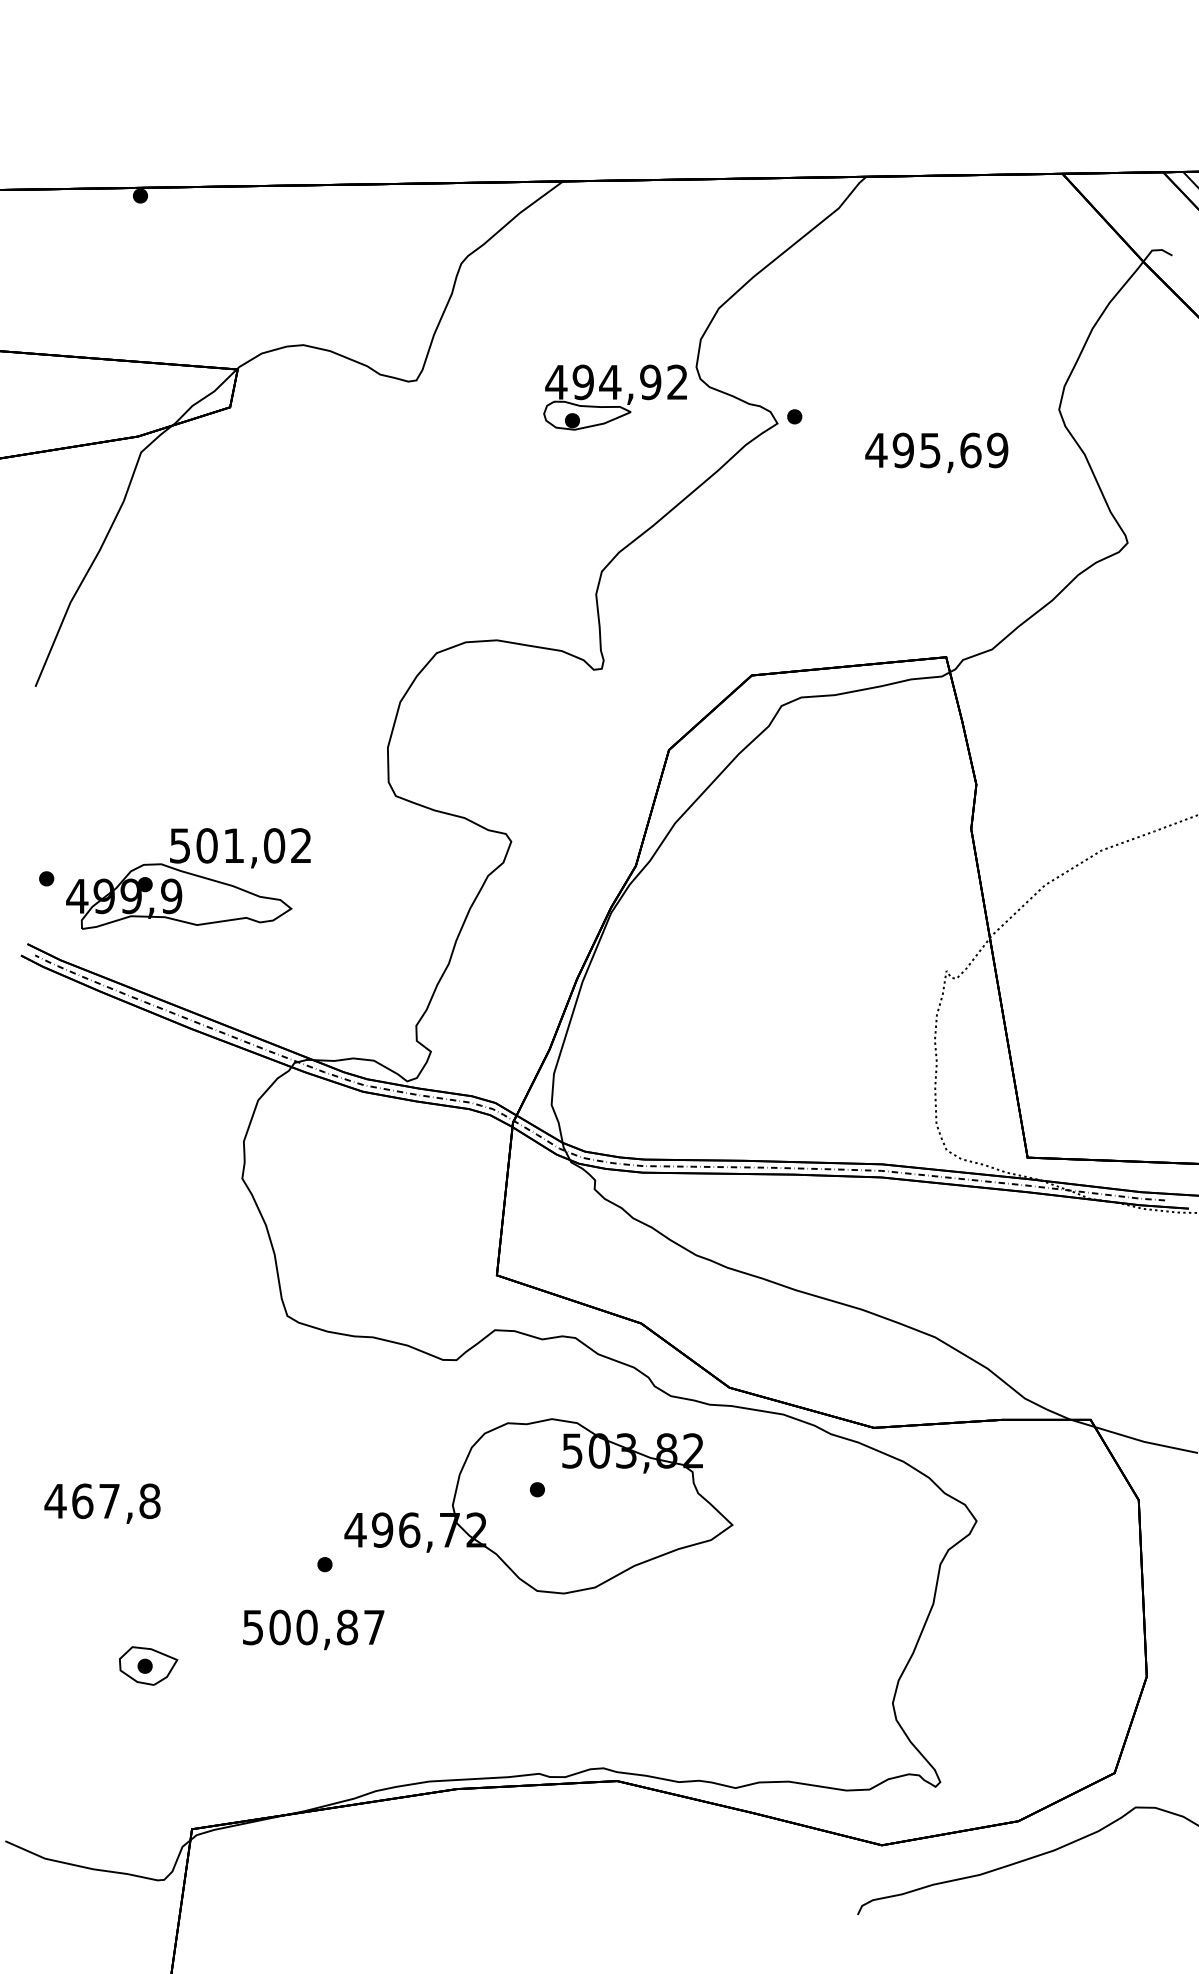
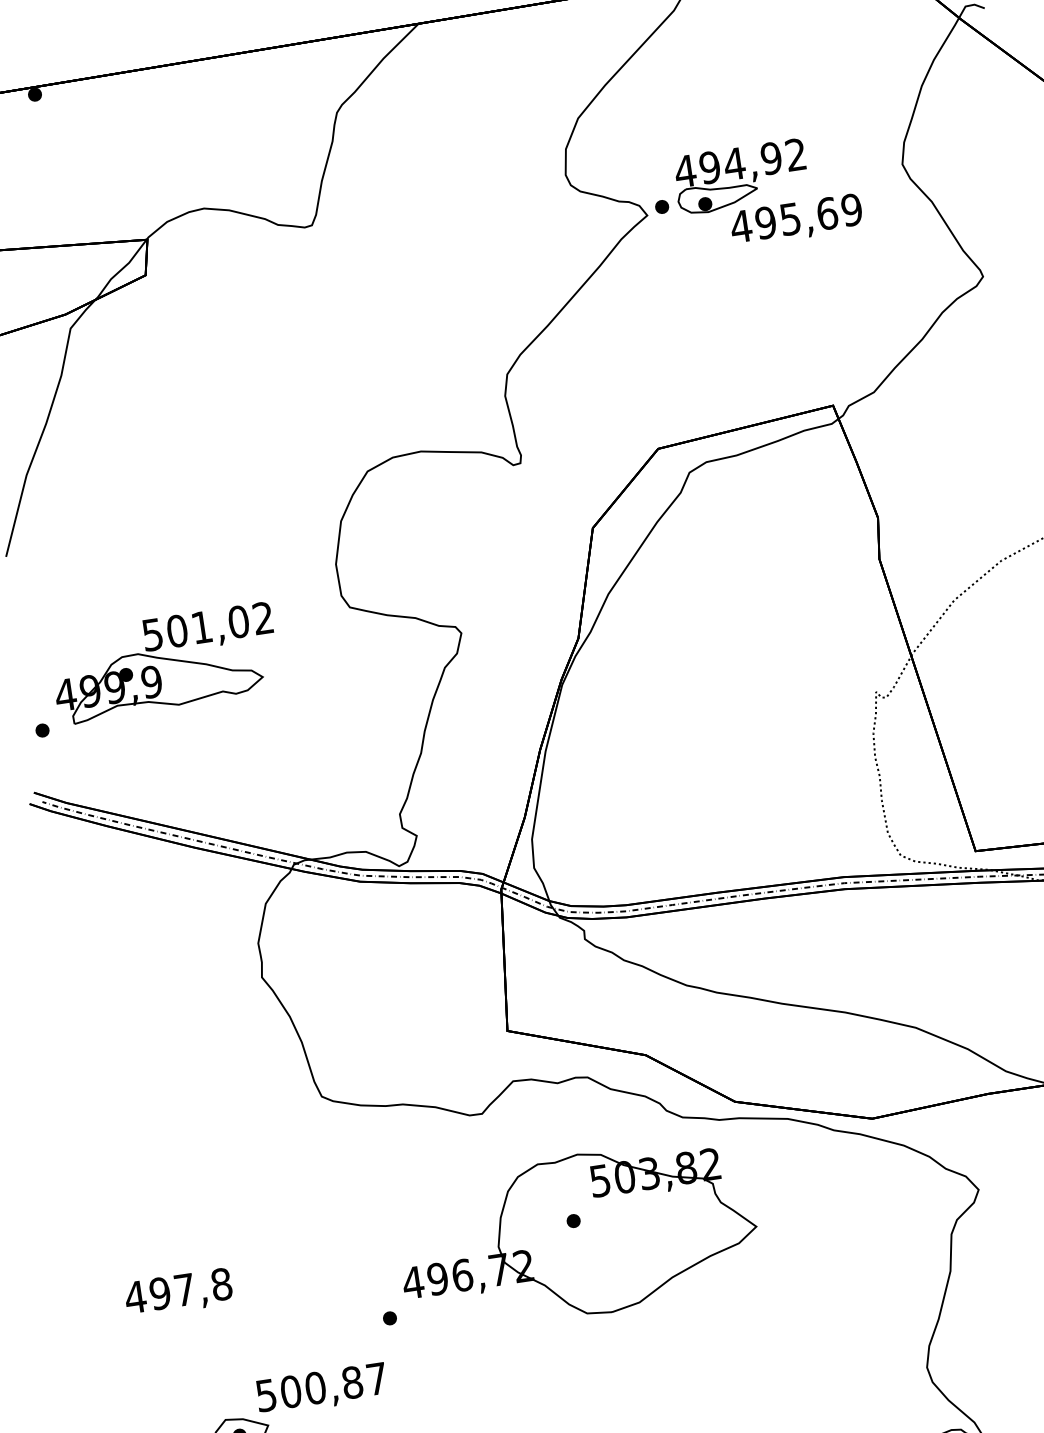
part: (614, 397) -> (740, 177), moved
part: (188, 878) -> (164, 663), moved
text: (82, 1501) -> (160, 1293), 467,8 -> 497,8
text: (313, 1629) -> (321, 1389), moved

